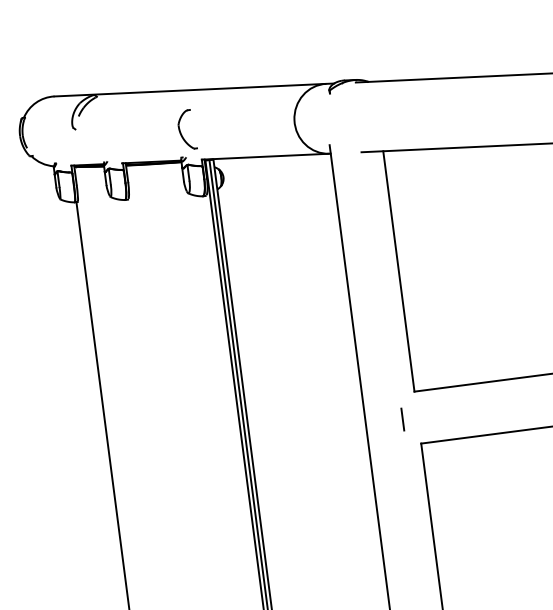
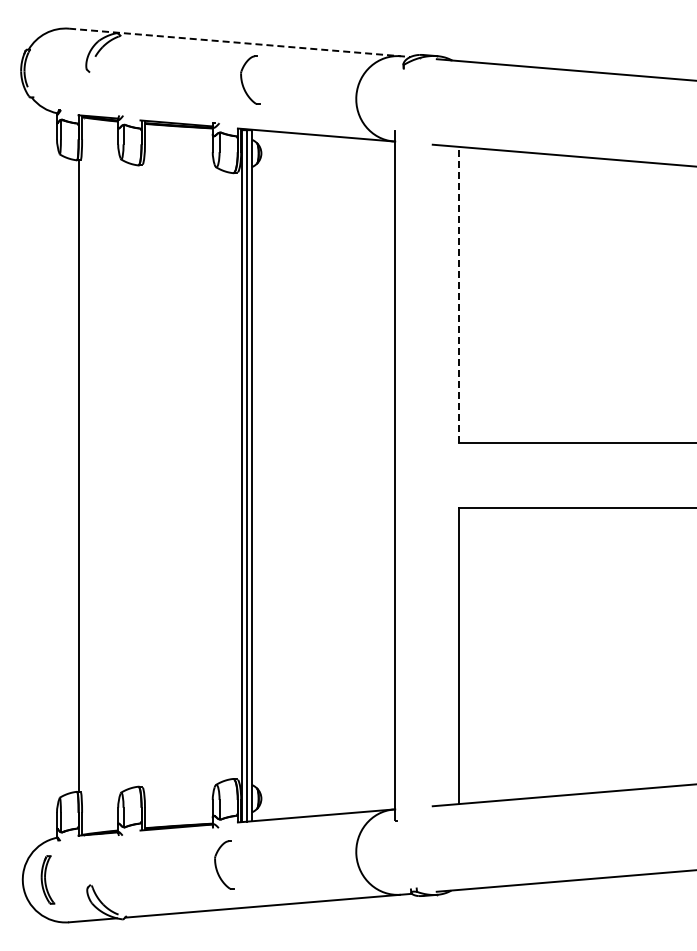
line: (194, 89) -> (240, 42), solid -> dashed
part: (180, 130) -> (242, 79), moved
line: (398, 270) -> (459, 294), solid -> dashed
line: (402, 419) -> (440, 475), removed

